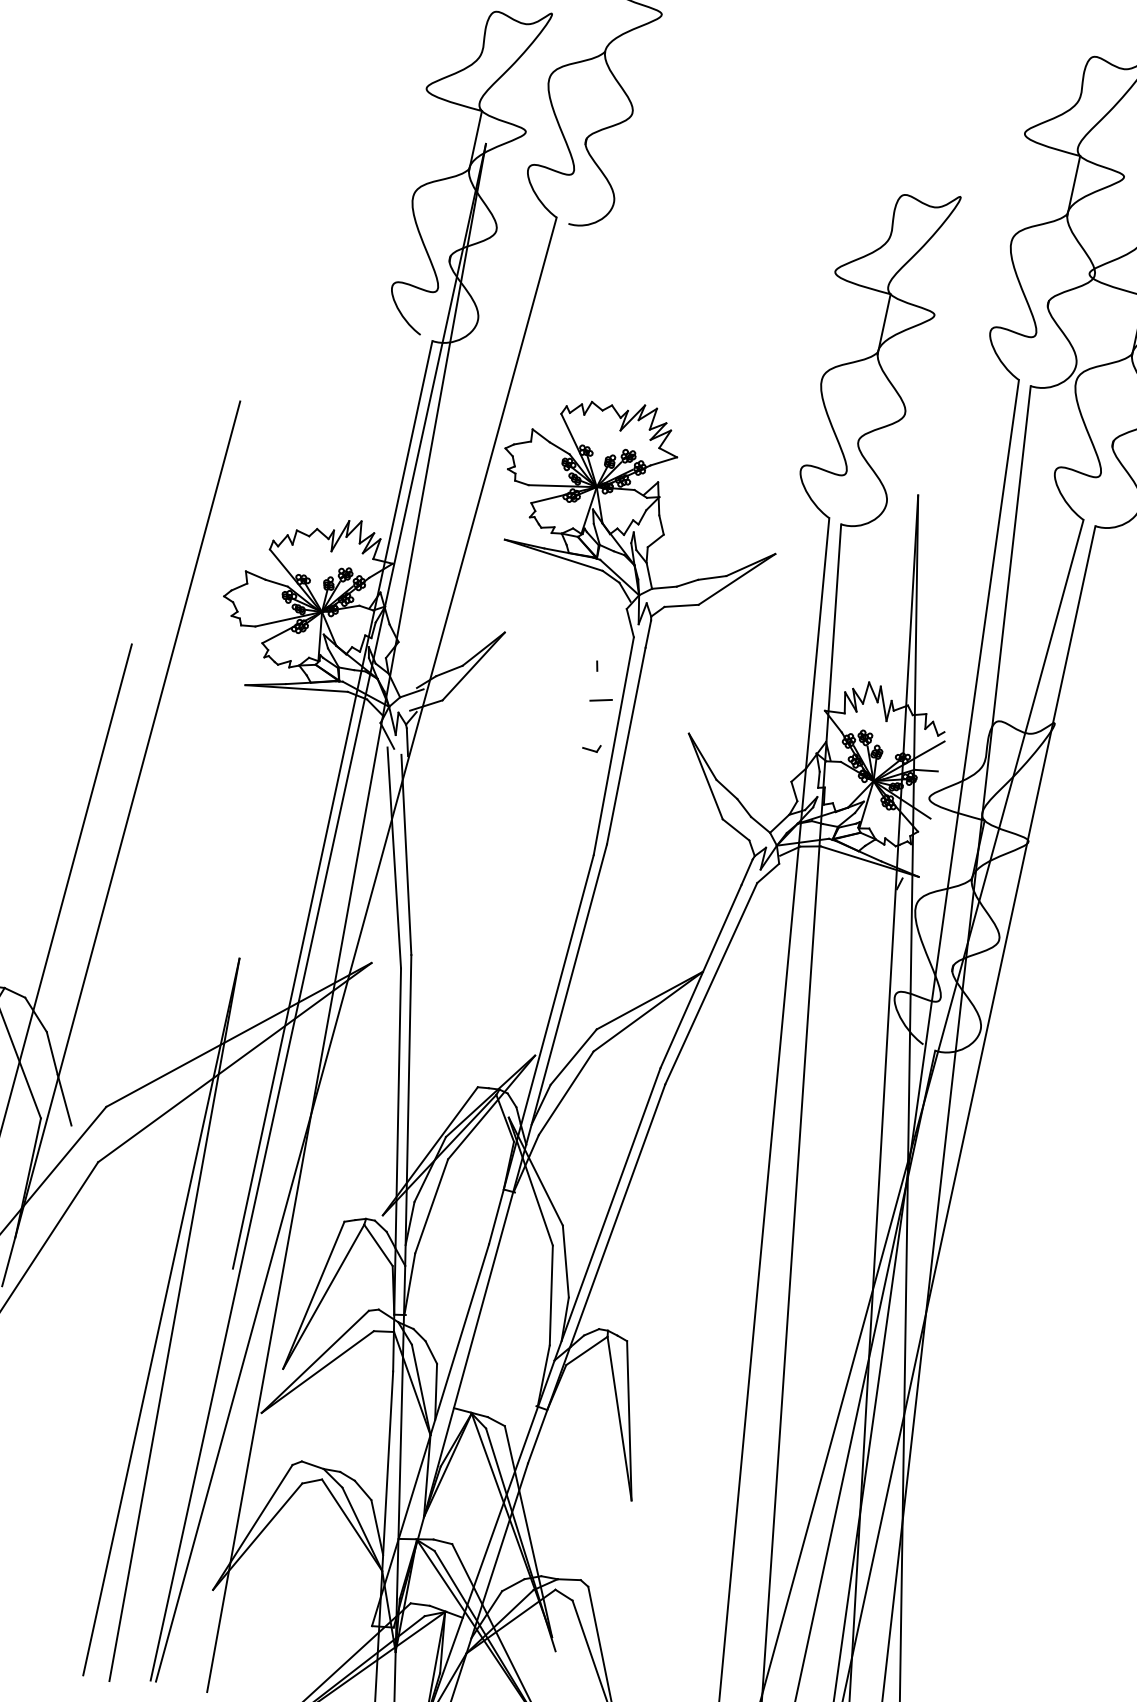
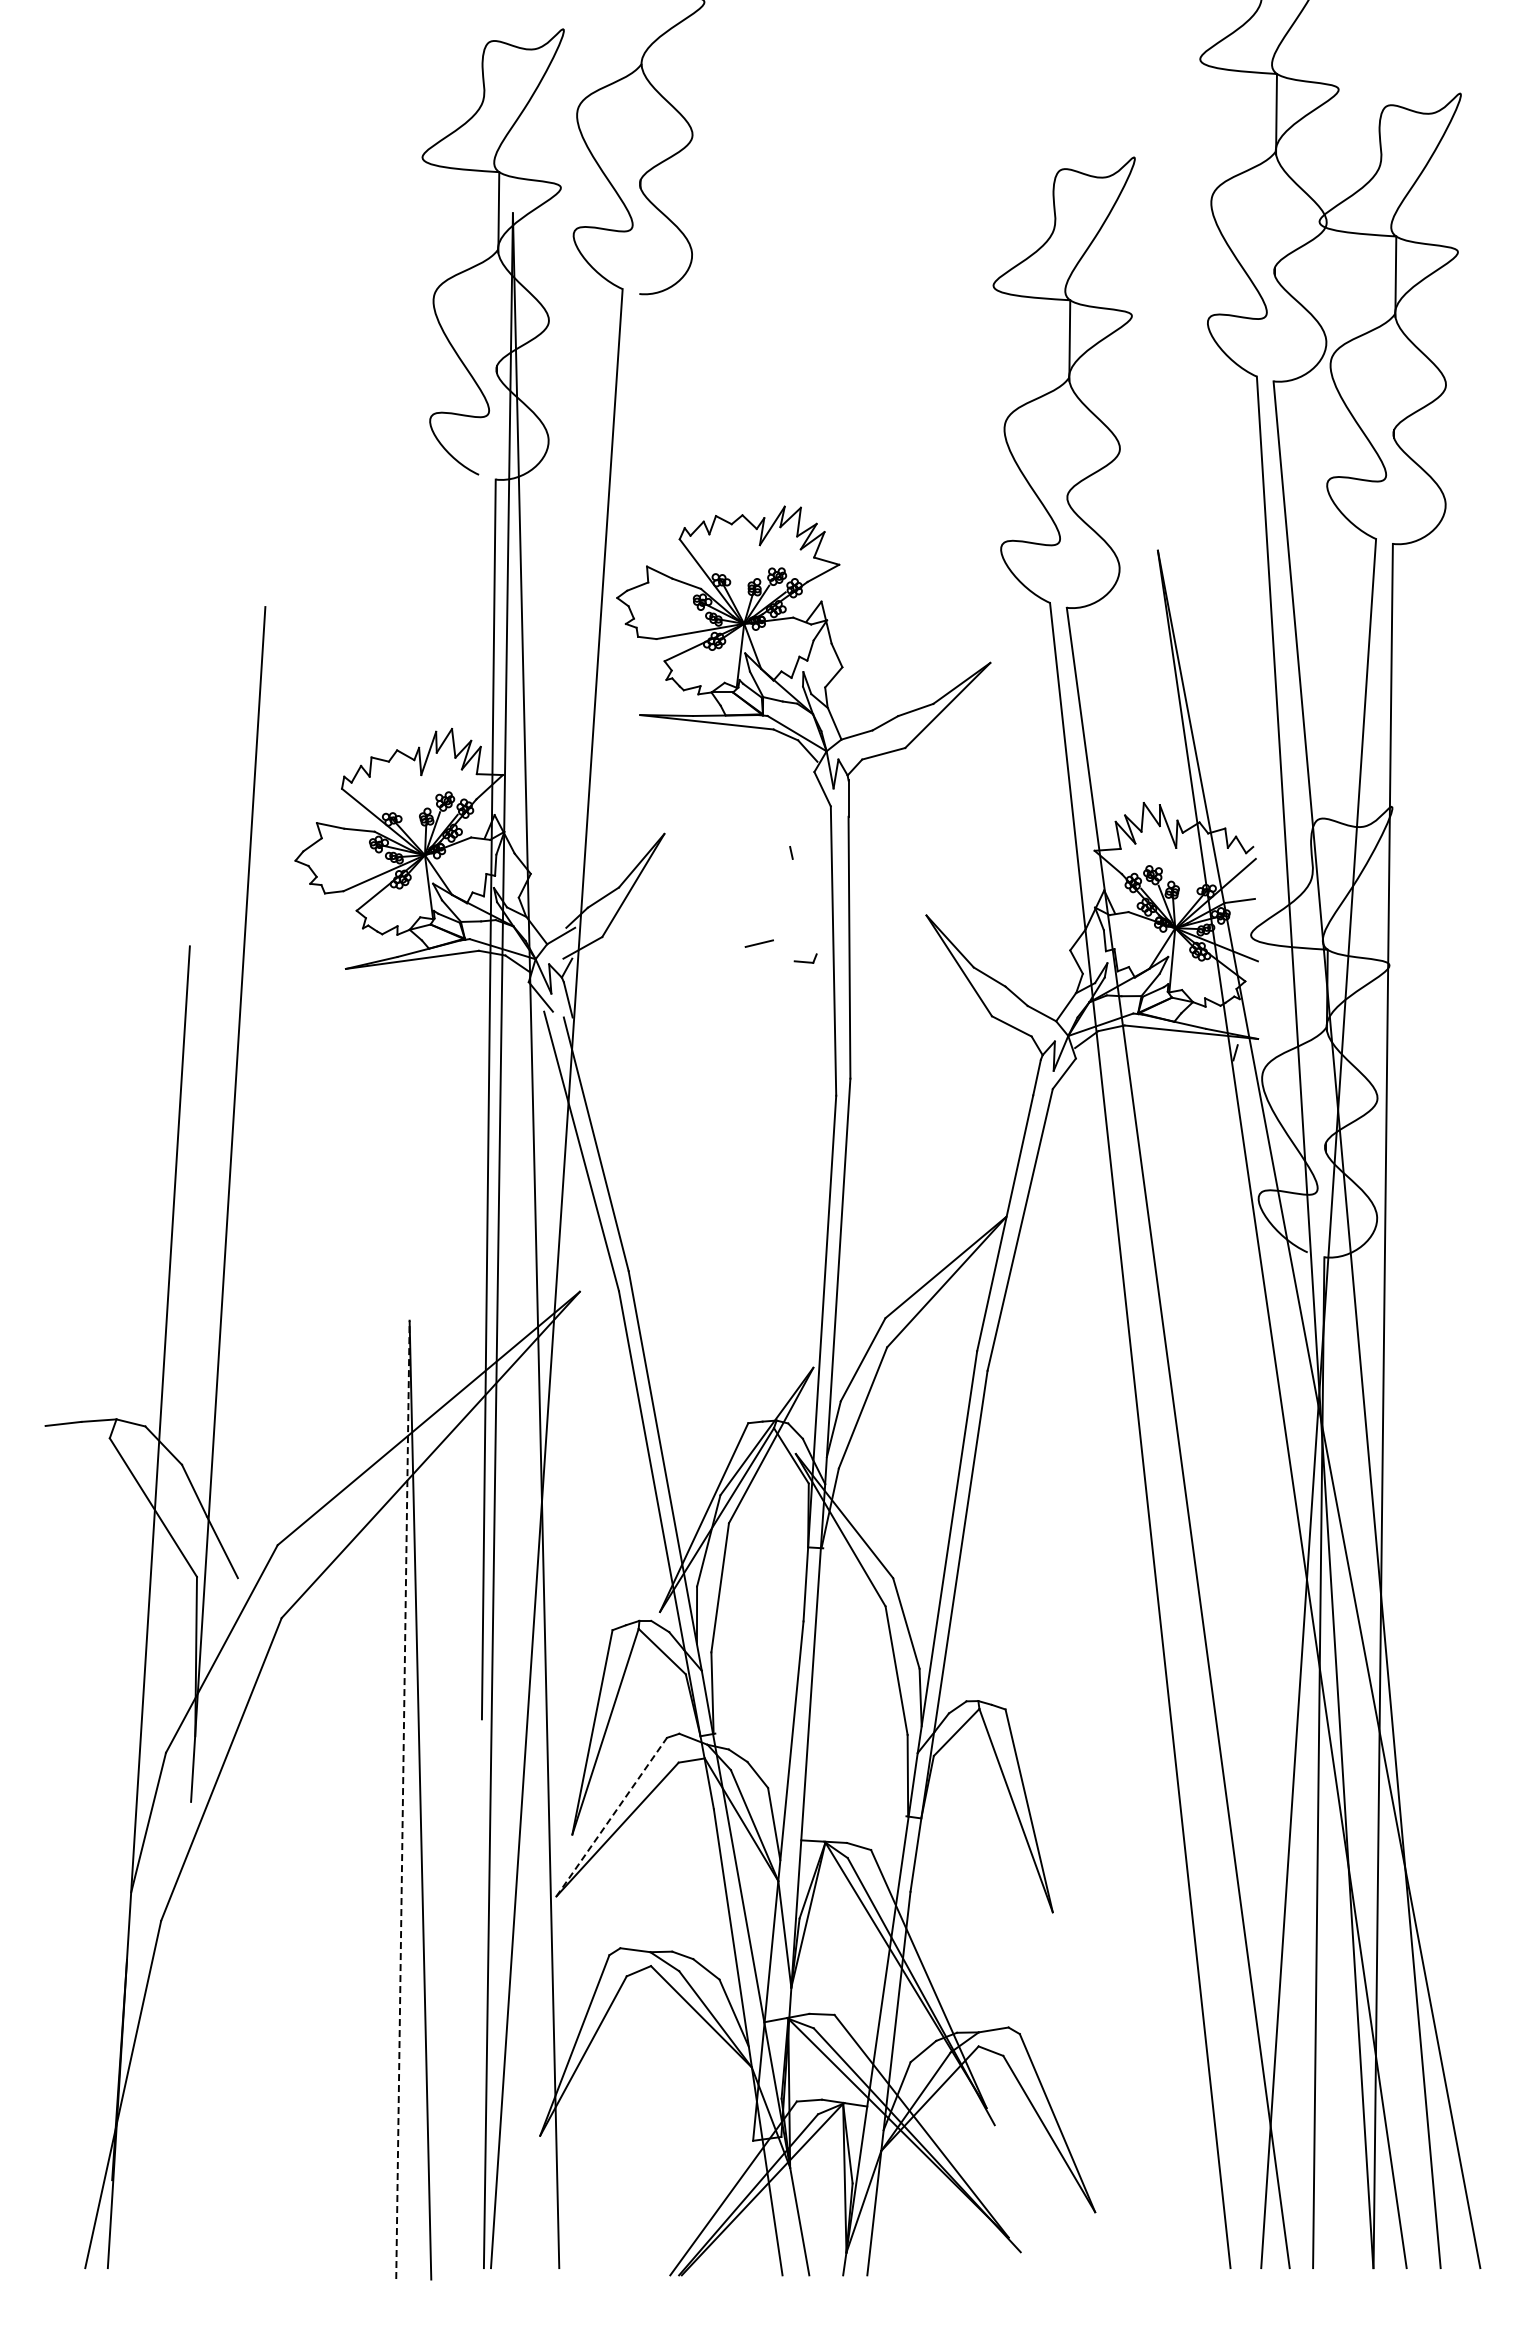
line: (600, 700) -> (758, 943), moved
line: (161, 1316) -> (402, 1799), solid -> dashed
line: (315, 1362) -> (611, 1817), solid -> dashed

